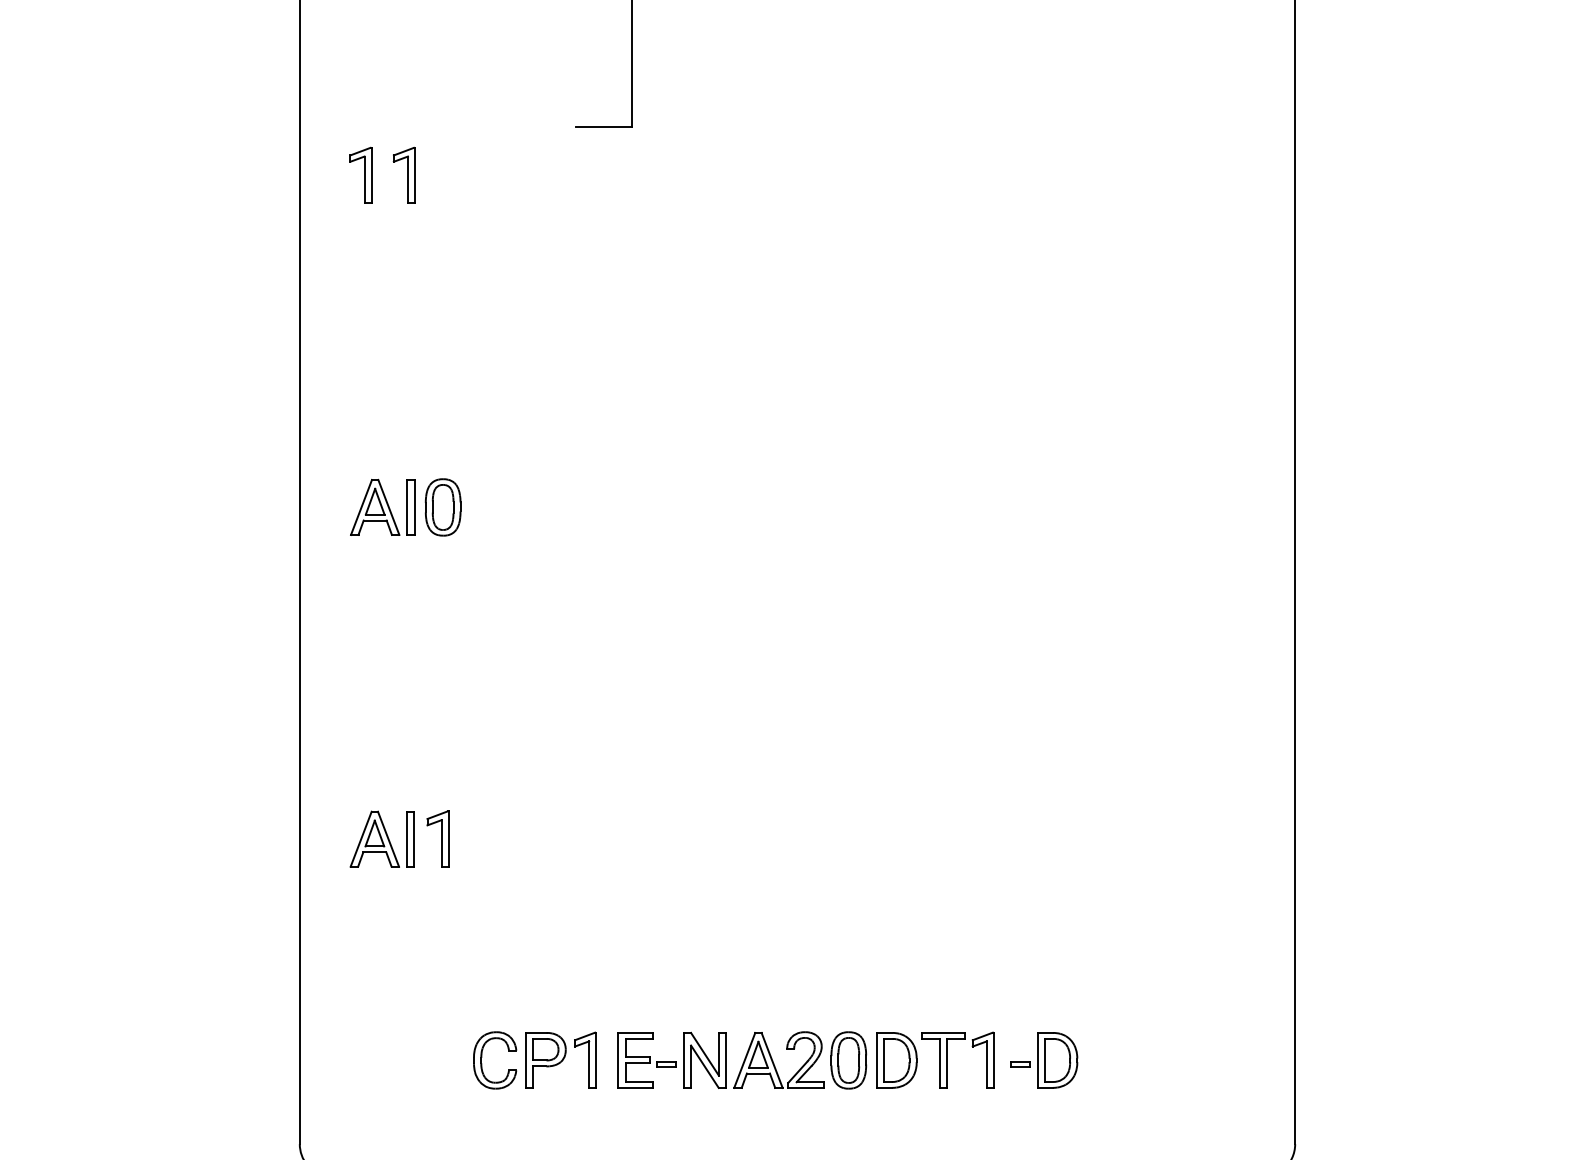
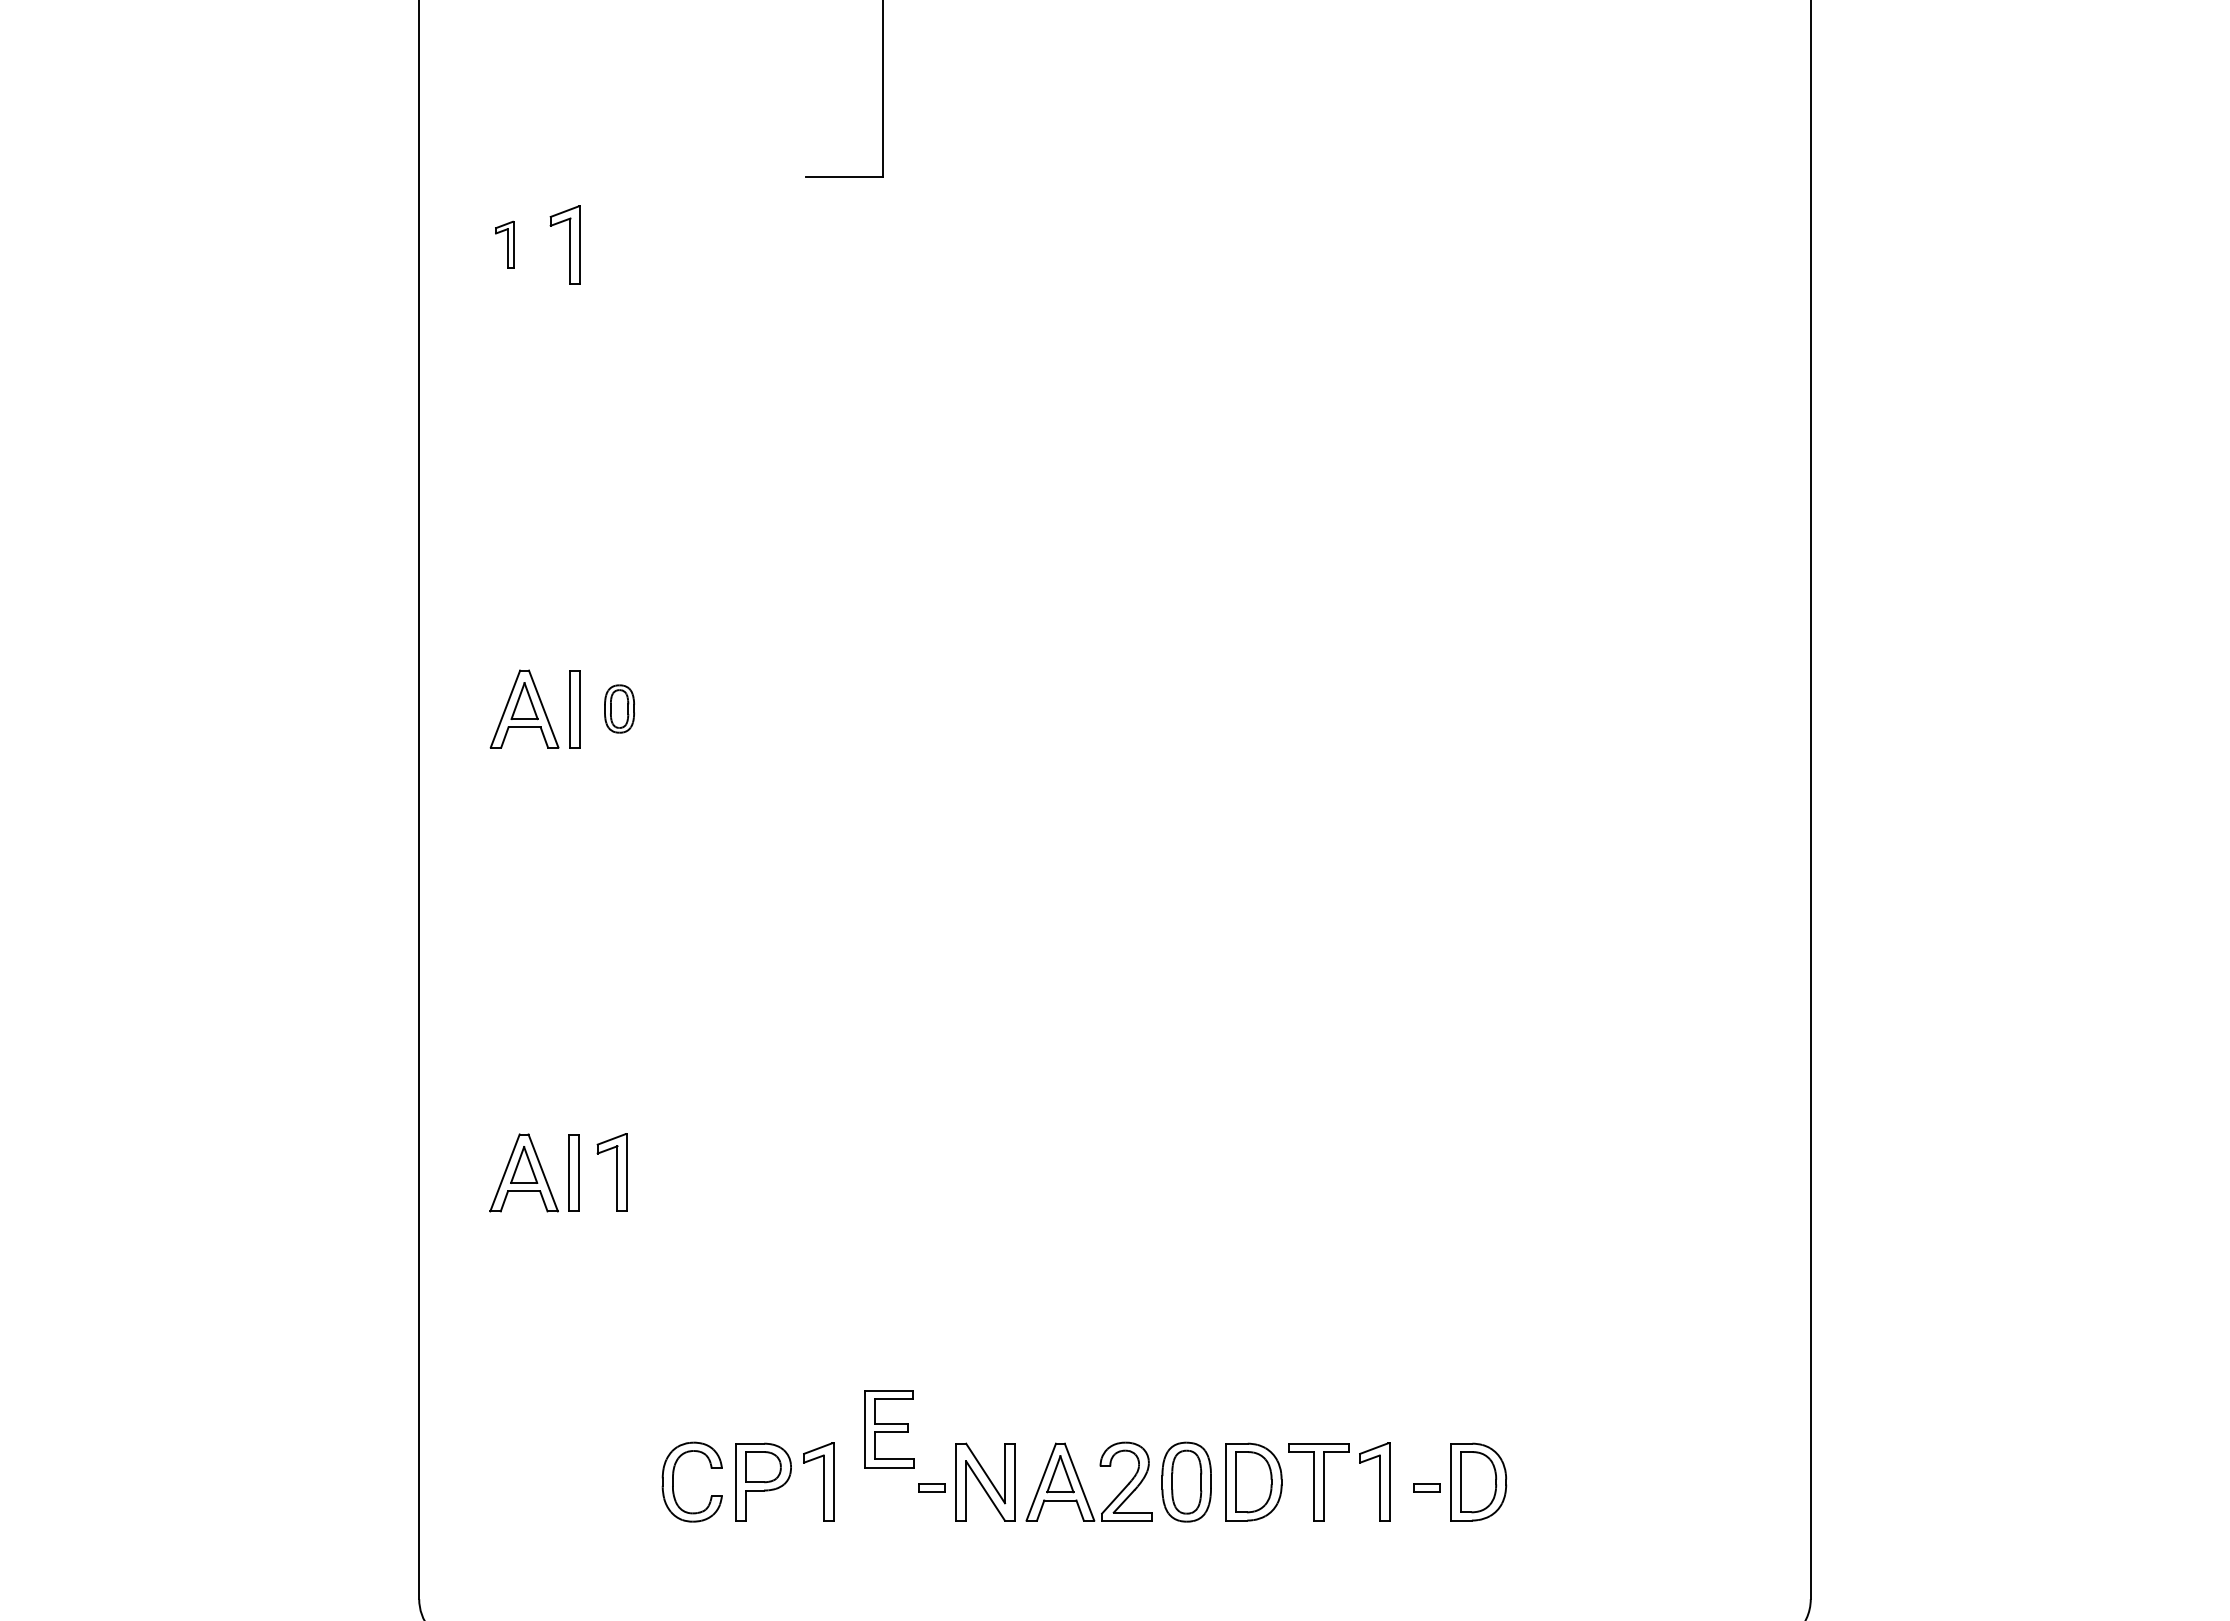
part: (360, 175) -> (504, 244), size x0.6
part: (443, 507) -> (619, 708), size x0.6
part: (636, 1060) -> (889, 1429), moved

